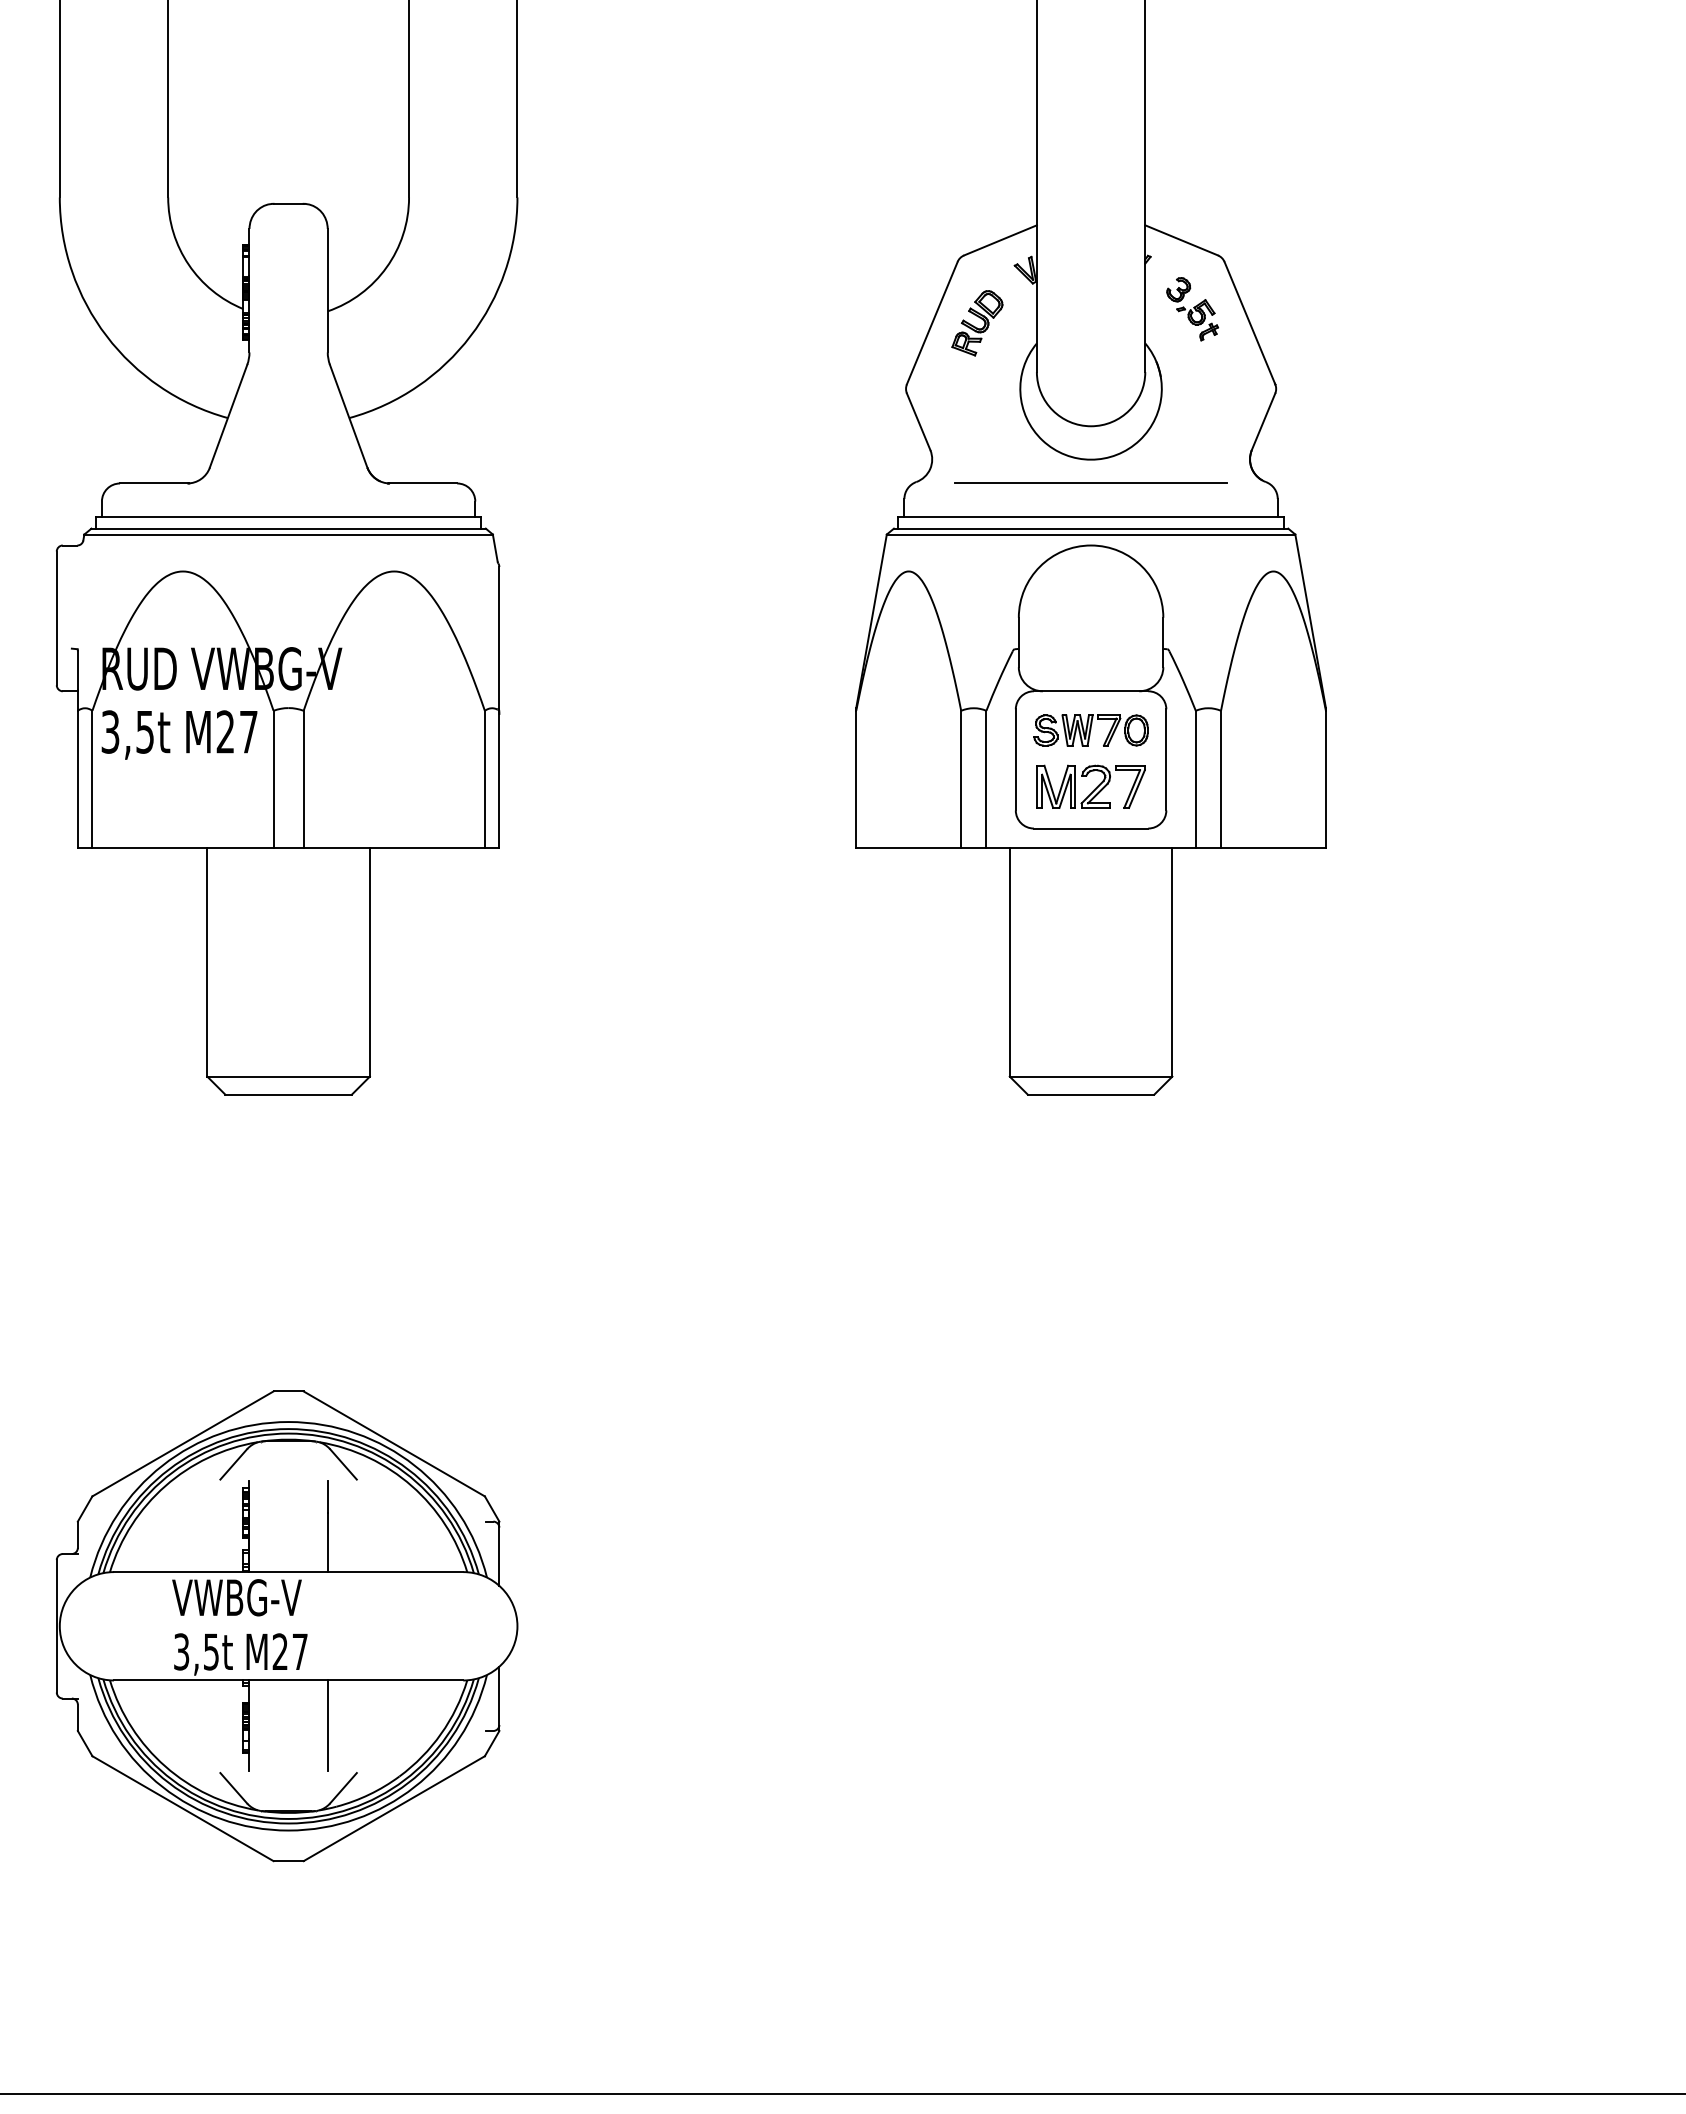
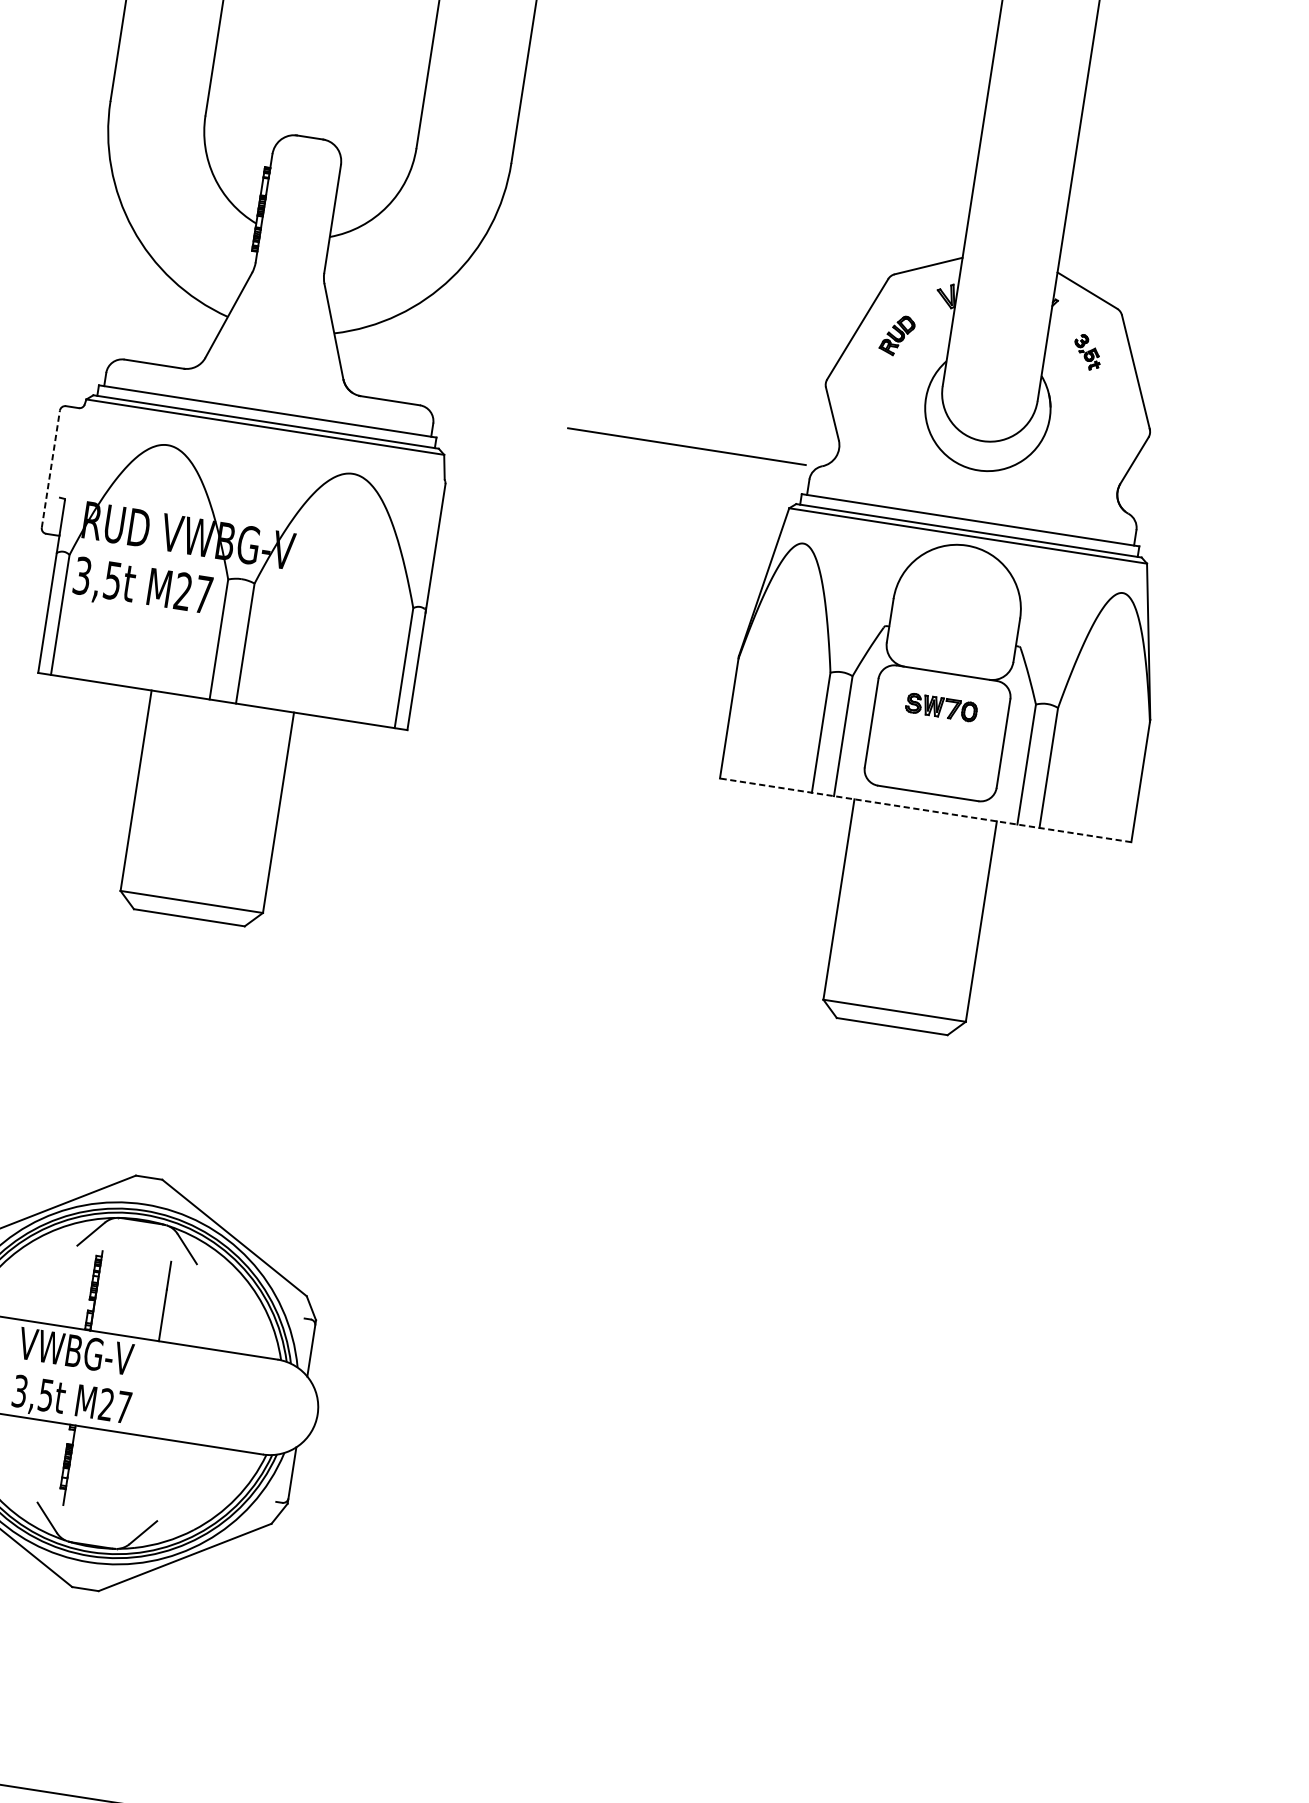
part: (1192, 309) -> (1087, 352), size x0.6
part: (977, 323) -> (897, 335), size x0.7
line: (1090, 482) -> (686, 445), moved
line: (56, 618) -> (50, 469), solid -> dashed
part: (1090, 730) -> (941, 707), size x0.7
part: (1090, 786) -> (933, 756), removed
line: (1091, 847) -> (926, 810), solid -> dashed
line: (327, 1725) -> (137, 1475), removed

